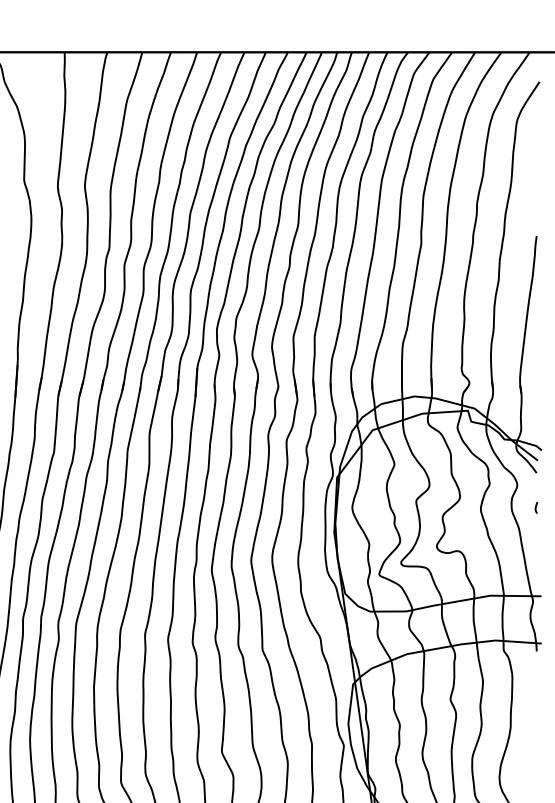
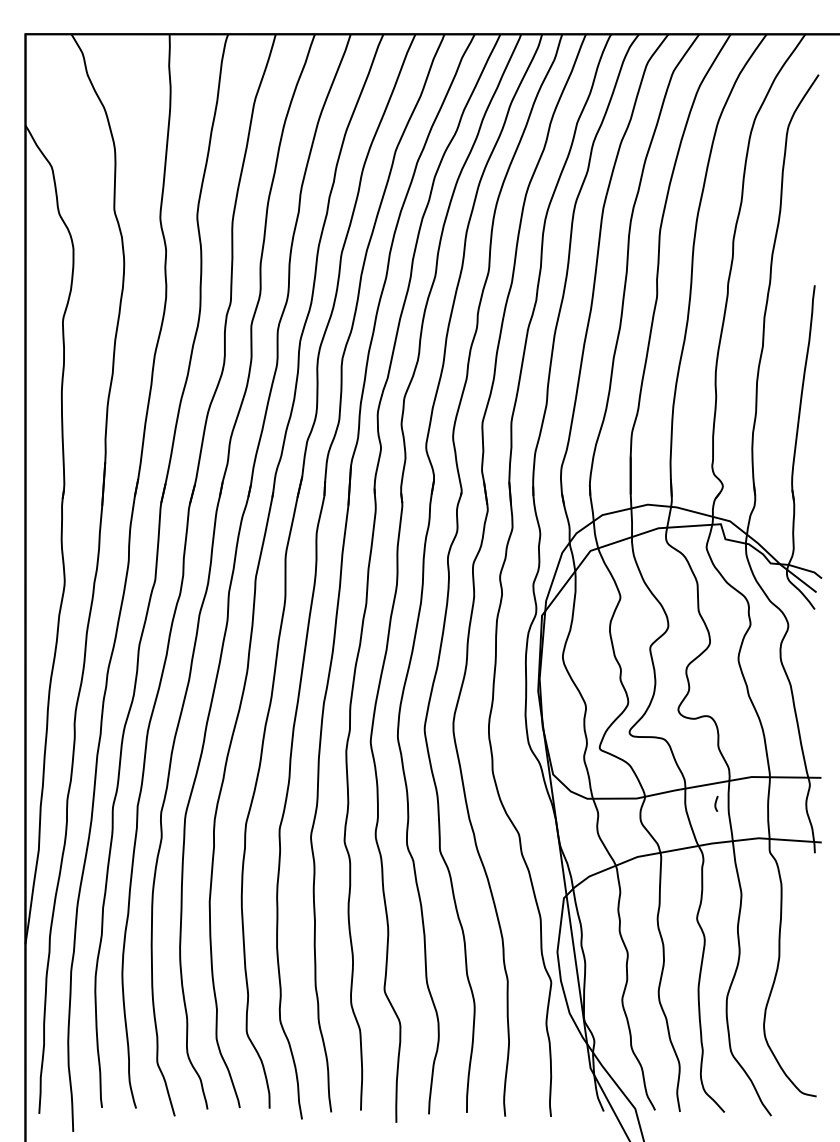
curve: (536, 507) -> (716, 803), moved

